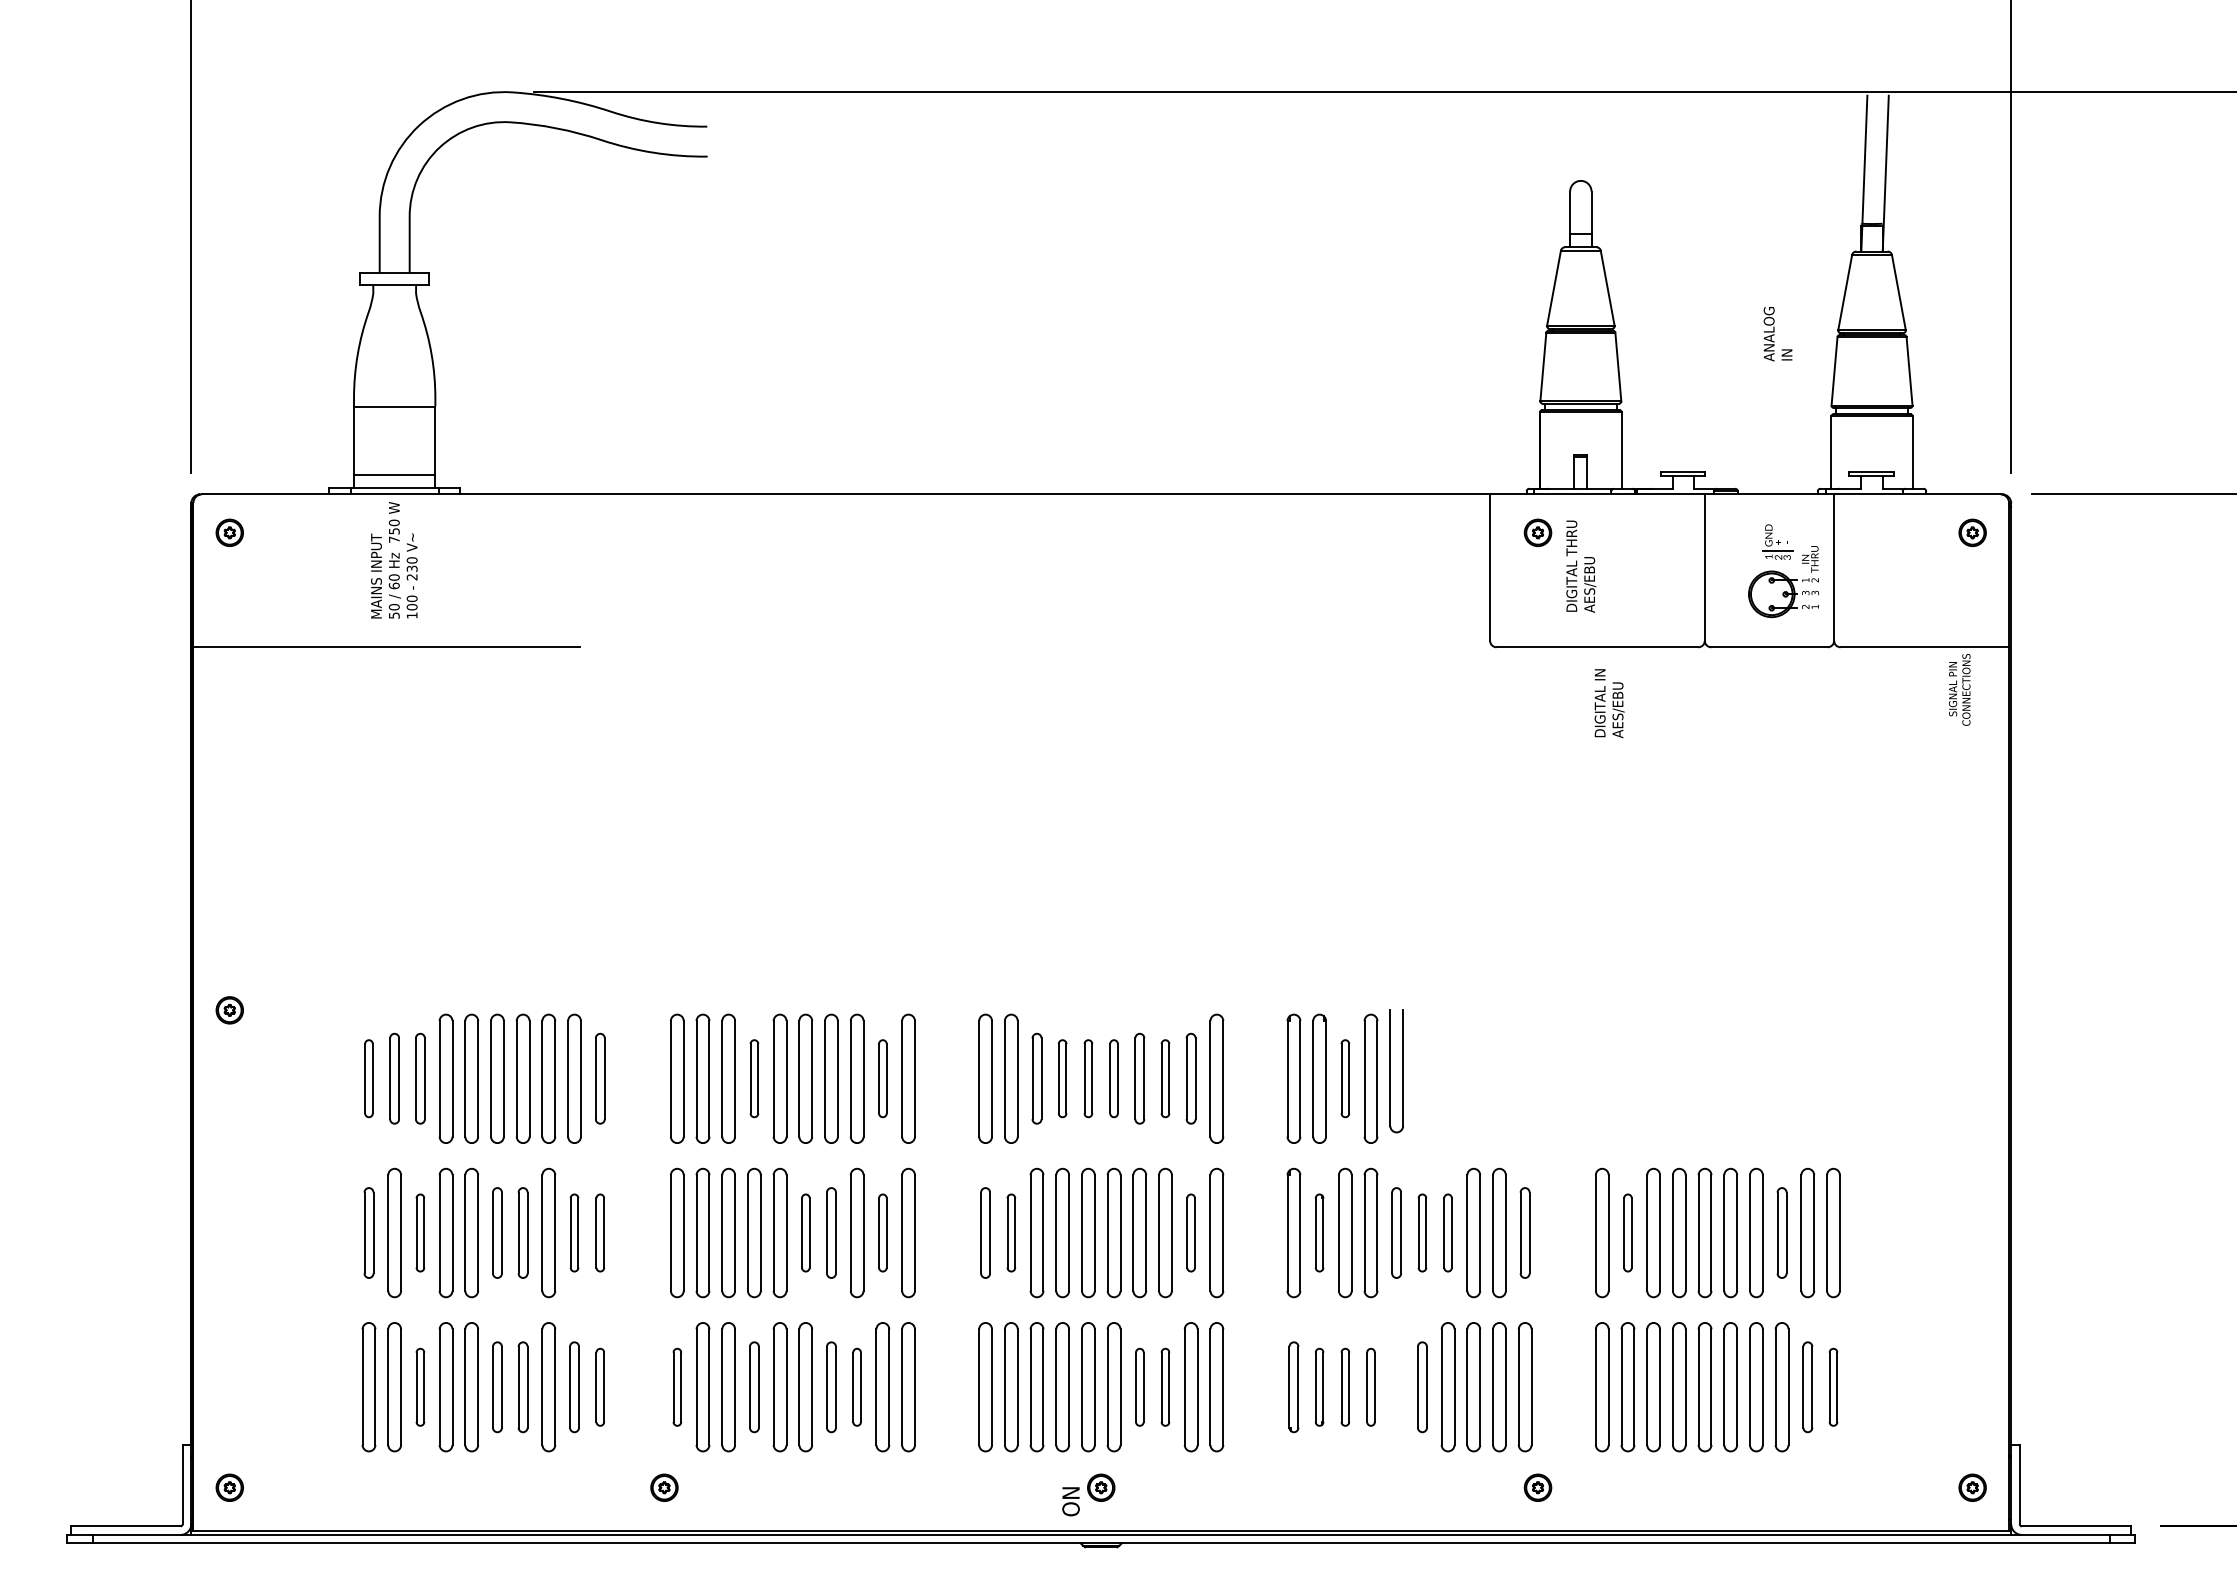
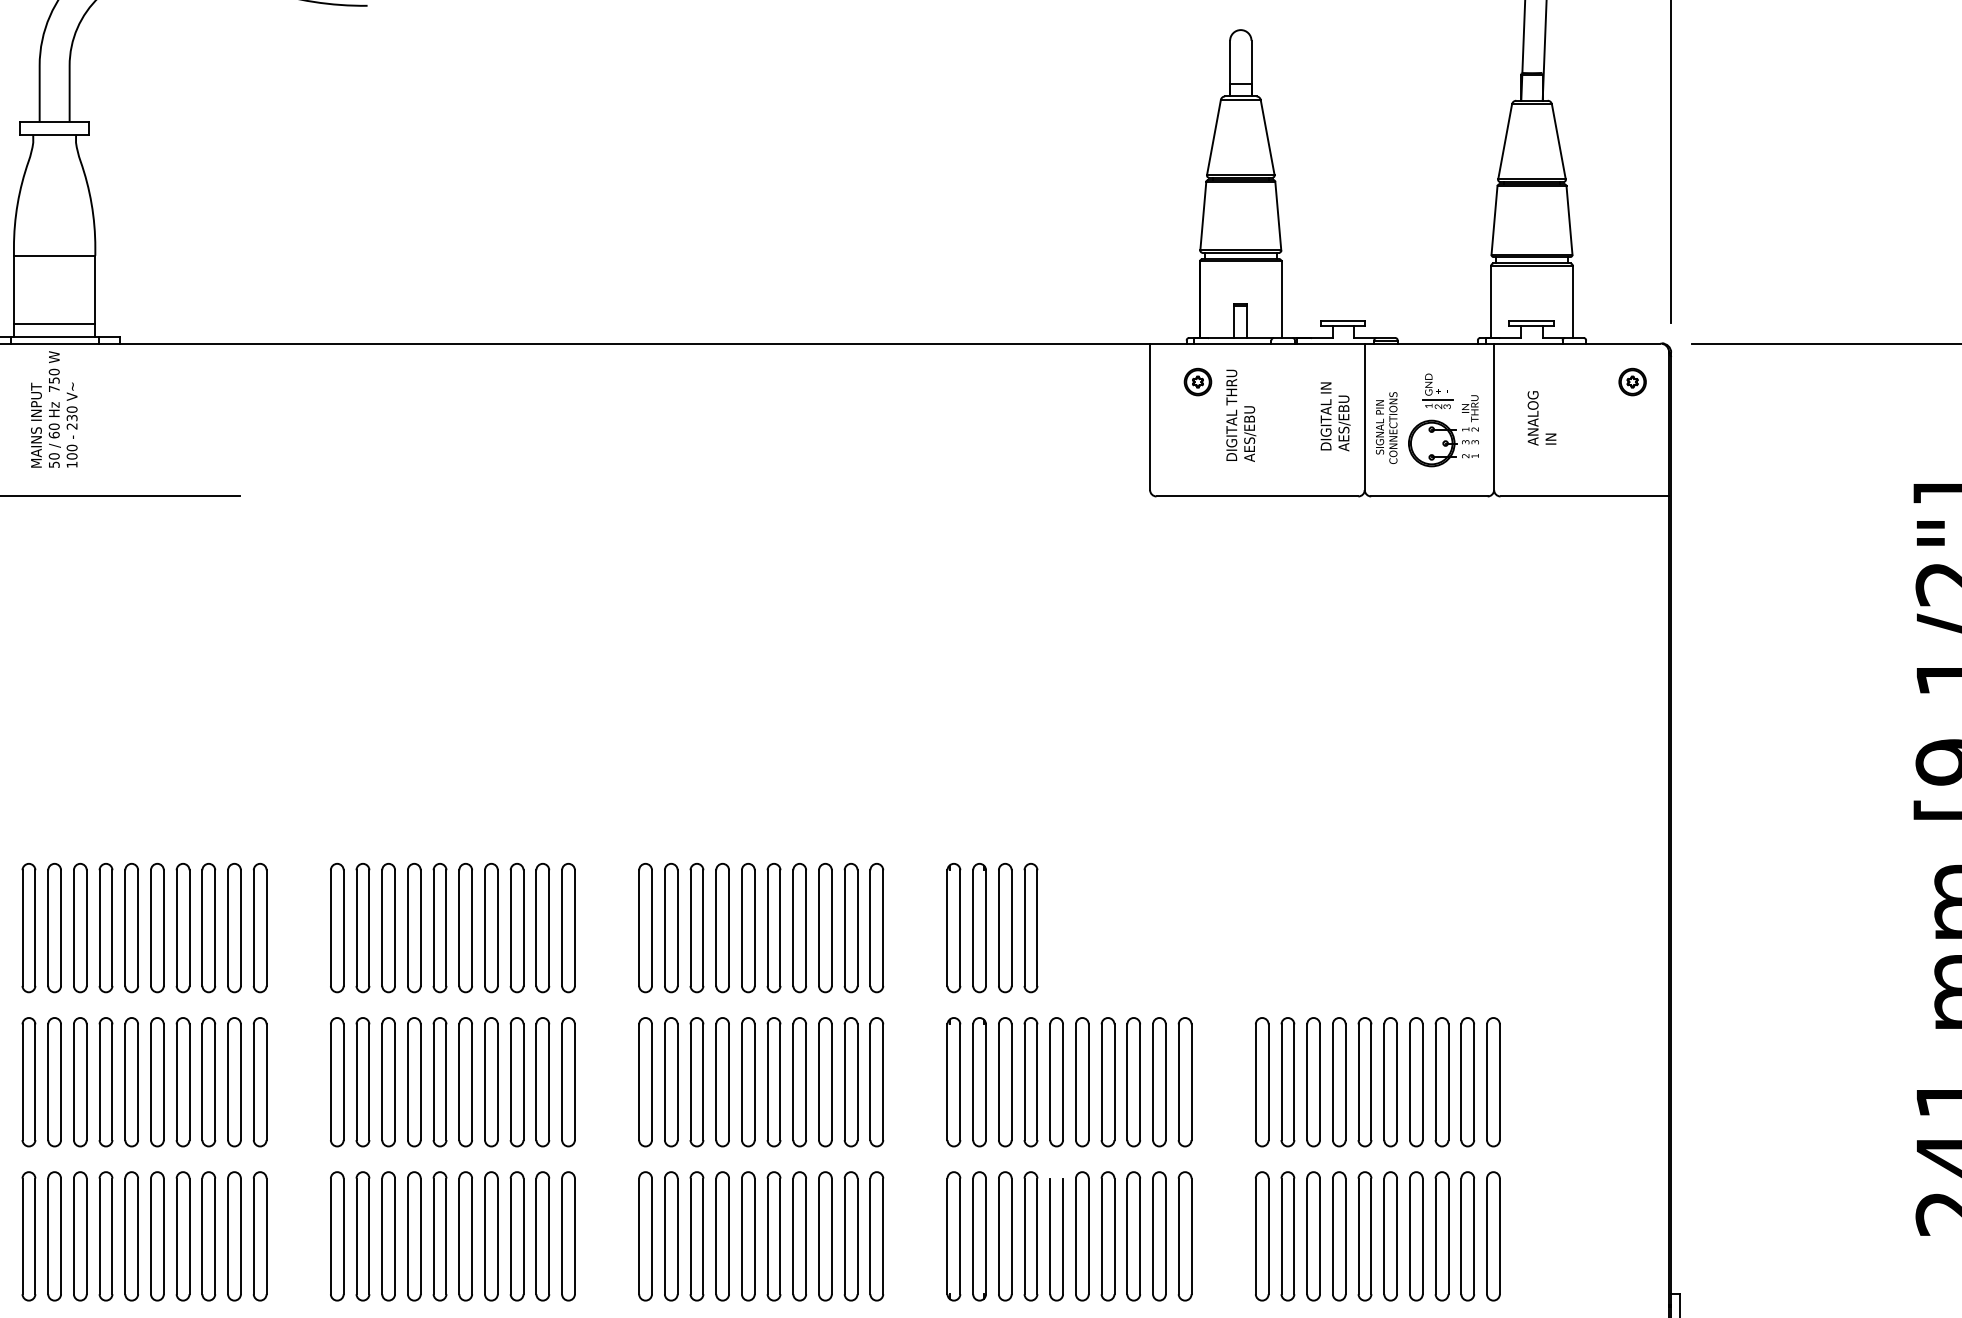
text: (1777, 334) -> (1541, 418), moved
text: (1959, 689) -> (1386, 427), moved
text: (1609, 703) -> (1335, 416), moved
part: (1396, 1071) -> (1056, 1239), moved
part: (368, 1078) -> (28, 927), size x1.67
part: (394, 1078) -> (54, 927), size x1.43
part: (420, 1078) -> (80, 927), size x1.43
part: (600, 1078) -> (260, 927), size x1.43
part: (754, 1078) -> (414, 927), size x1.67
part: (882, 1078) -> (542, 927), size x1.67
part: (1036, 1078) -> (696, 927), size x1.43
part: (1062, 1078) -> (722, 927), size x1.67
part: (1088, 1078) -> (748, 927), size x1.67
part: (1113, 1078) -> (773, 927), size x1.67
part: (1139, 1078) -> (799, 927), size x1.43
part: (1165, 1078) -> (825, 927), size x1.67
part: (1190, 1078) -> (850, 927), size x1.43
part: (1345, 1078) -> (1005, 927), size x1.67
part: (368, 1232) -> (28, 1081), size x1.43
part: (420, 1232) -> (80, 1081), size x1.67
part: (497, 1232) -> (157, 1081), size x1.43
part: (522, 1232) -> (182, 1081), size x1.43
part: (574, 1232) -> (234, 1081), size x1.67
part: (600, 1232) -> (260, 1081), size x1.67
part: (805, 1232) -> (465, 1081), size x1.67
part: (831, 1232) -> (491, 1081), size x1.43
part: (882, 1232) -> (542, 1081), size x1.67
part: (985, 1232) -> (645, 1081), size x1.43
part: (1011, 1232) -> (671, 1081), size x1.67
part: (1190, 1232) -> (850, 1081), size x1.67
part: (1319, 1232) -> (979, 1081), size x1.67
part: (1396, 1232) -> (1056, 1081), size x1.43
part: (1422, 1232) -> (1082, 1081), size x1.67
part: (1447, 1232) -> (1107, 1081), size x1.67
part: (1524, 1232) -> (1184, 1081), size x1.43
part: (1627, 1232) -> (1287, 1081), size x1.67
part: (1781, 1232) -> (1441, 1081), size x1.43
part: (420, 1387) -> (80, 1236), size x1.67
part: (497, 1387) -> (157, 1236), size x1.43
part: (522, 1387) -> (182, 1236), size x1.43
part: (574, 1387) -> (234, 1236), size x1.43
part: (600, 1387) -> (260, 1236), size x1.67
part: (677, 1387) -> (337, 1236), size x1.67
part: (754, 1387) -> (414, 1236), size x1.43
part: (831, 1387) -> (491, 1236), size x1.43
part: (856, 1387) -> (516, 1236), size x1.67
part: (1139, 1387) -> (799, 1236), size x1.67
part: (1165, 1387) -> (825, 1236), size x1.67
part: (1293, 1387) -> (953, 1236), size x1.43
part: (1319, 1387) -> (979, 1236), size x1.67
part: (1345, 1387) -> (1005, 1236), size x1.67
part: (1370, 1387) -> (1030, 1236), size x1.67
part: (1422, 1387) -> (1082, 1236), size x1.43
part: (1807, 1387) -> (1467, 1236), size x1.43
part: (1833, 1387) -> (1493, 1236), size x1.67

